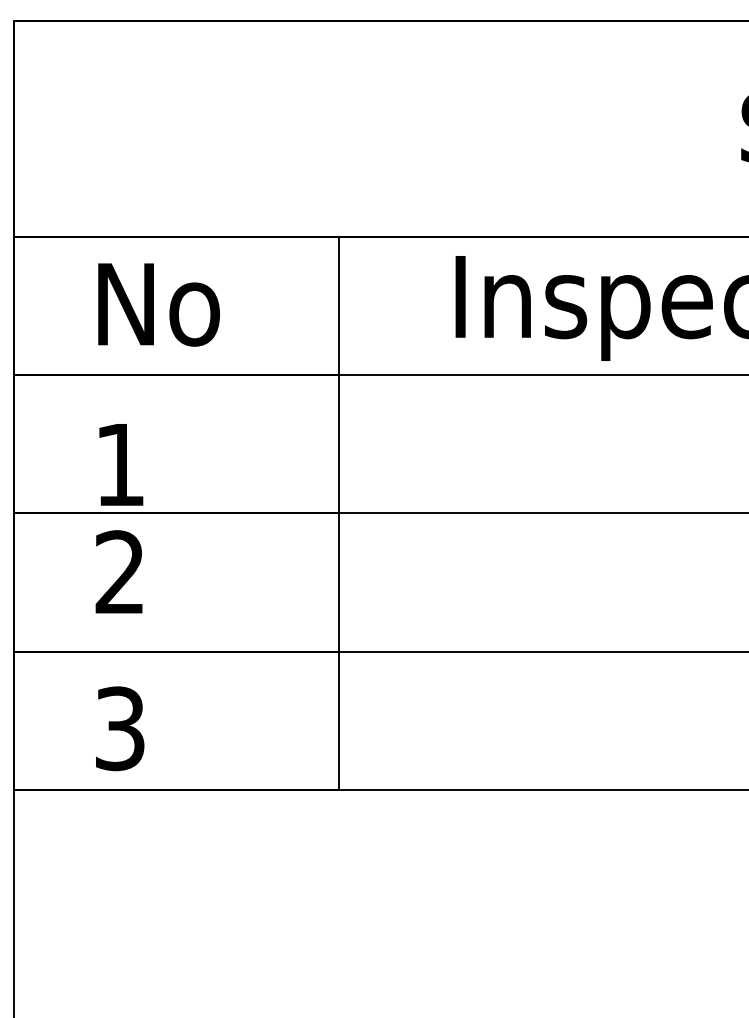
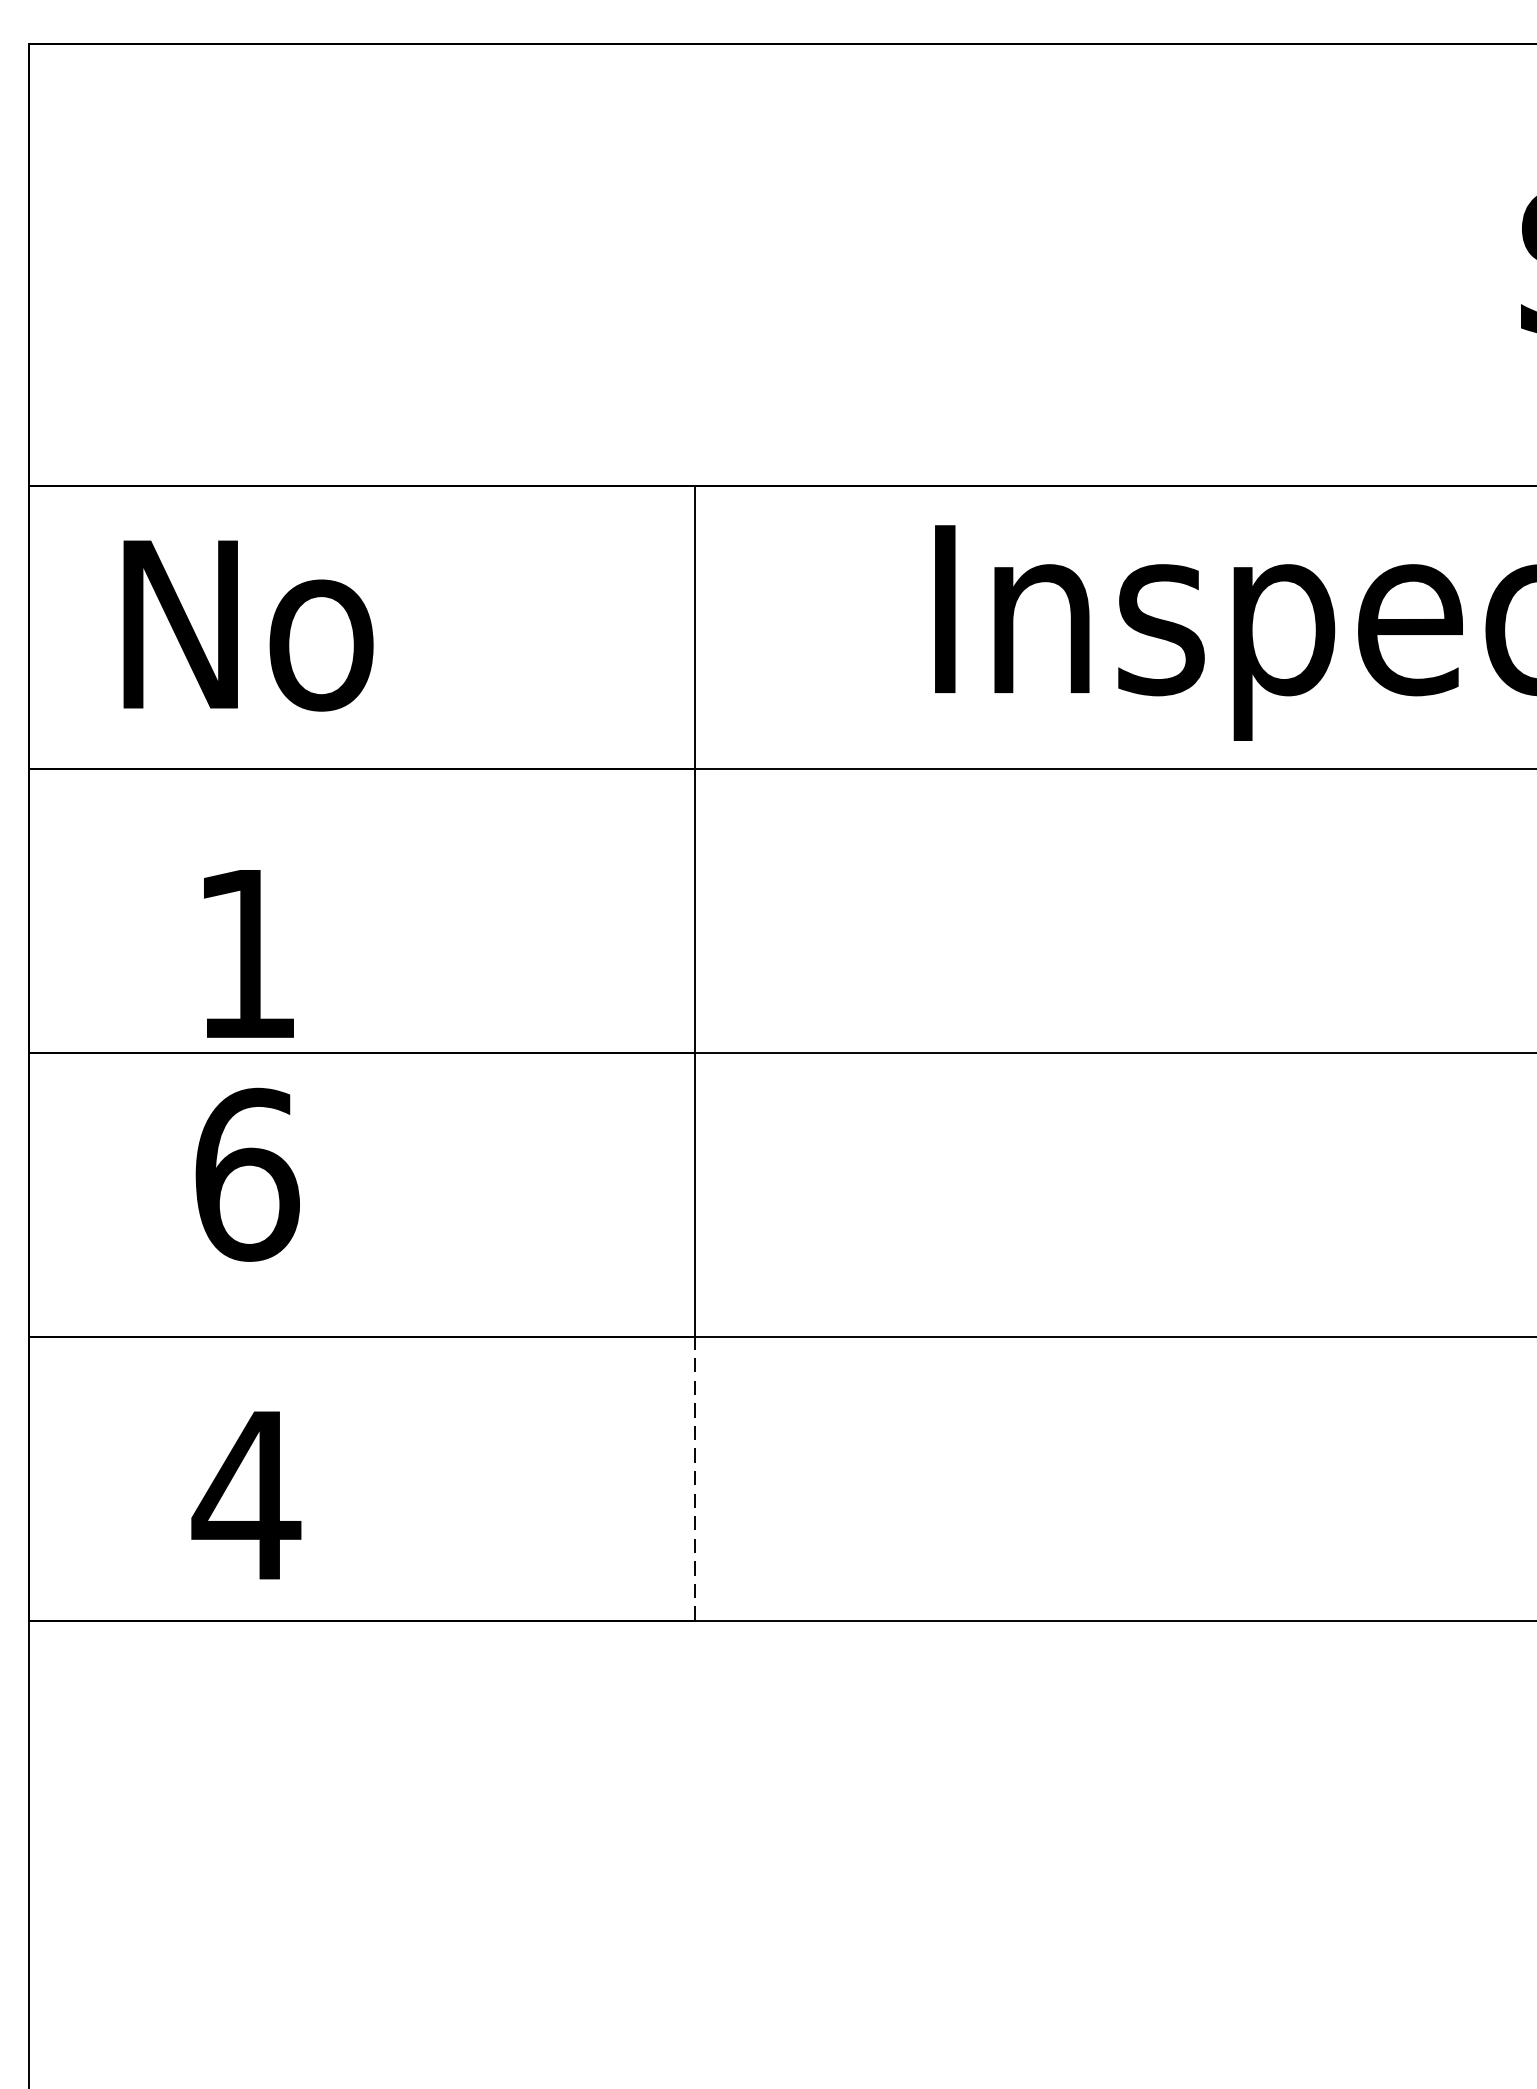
text: (158, 304) -> (247, 624), moved
text: (120, 572) -> (247, 1174), 2 -> 6
line: (338, 720) -> (694, 1478), solid -> dashed
text: (119, 728) -> (245, 1494), 3 -> 4

